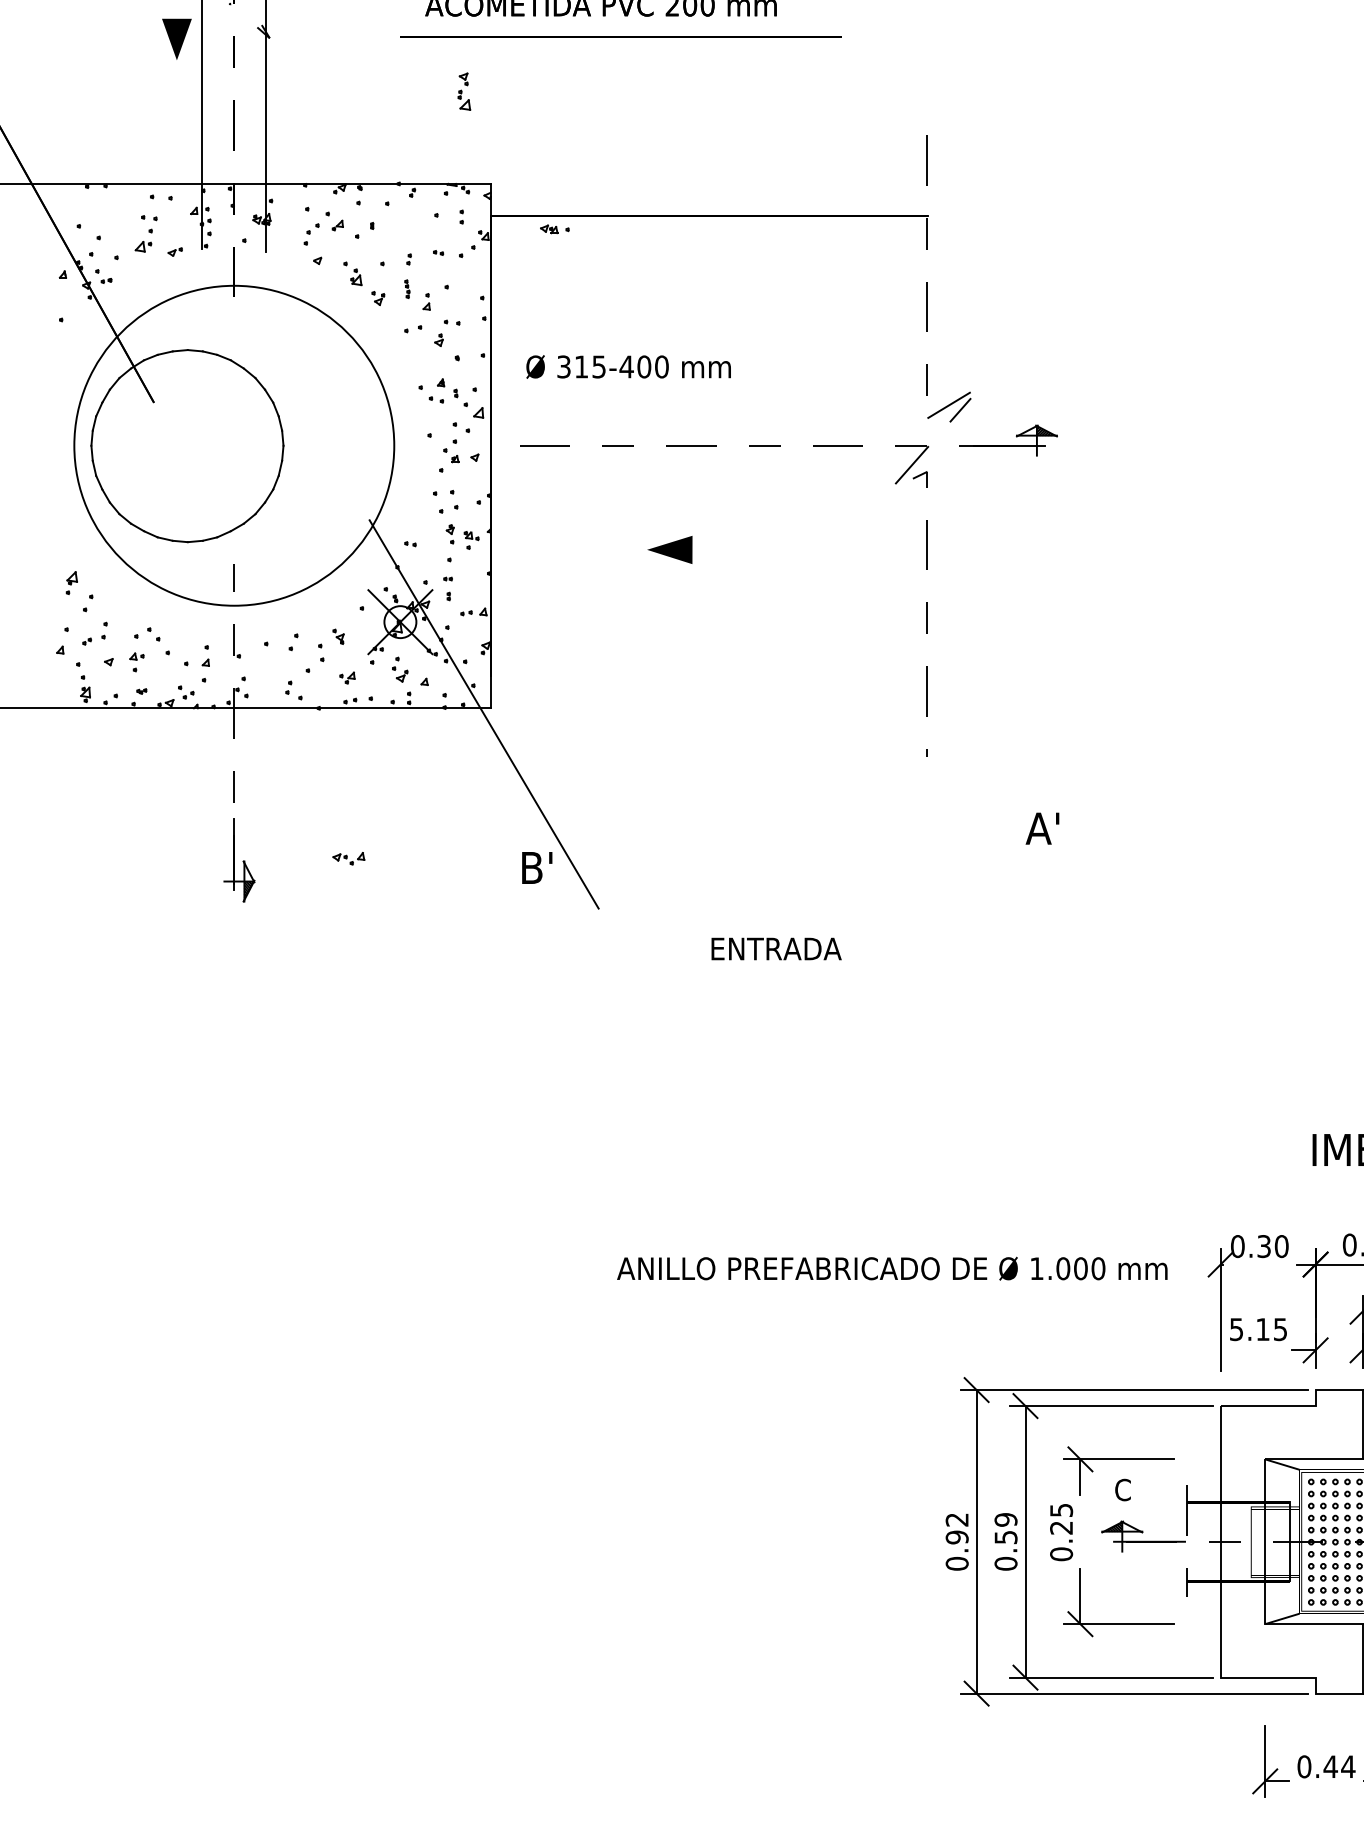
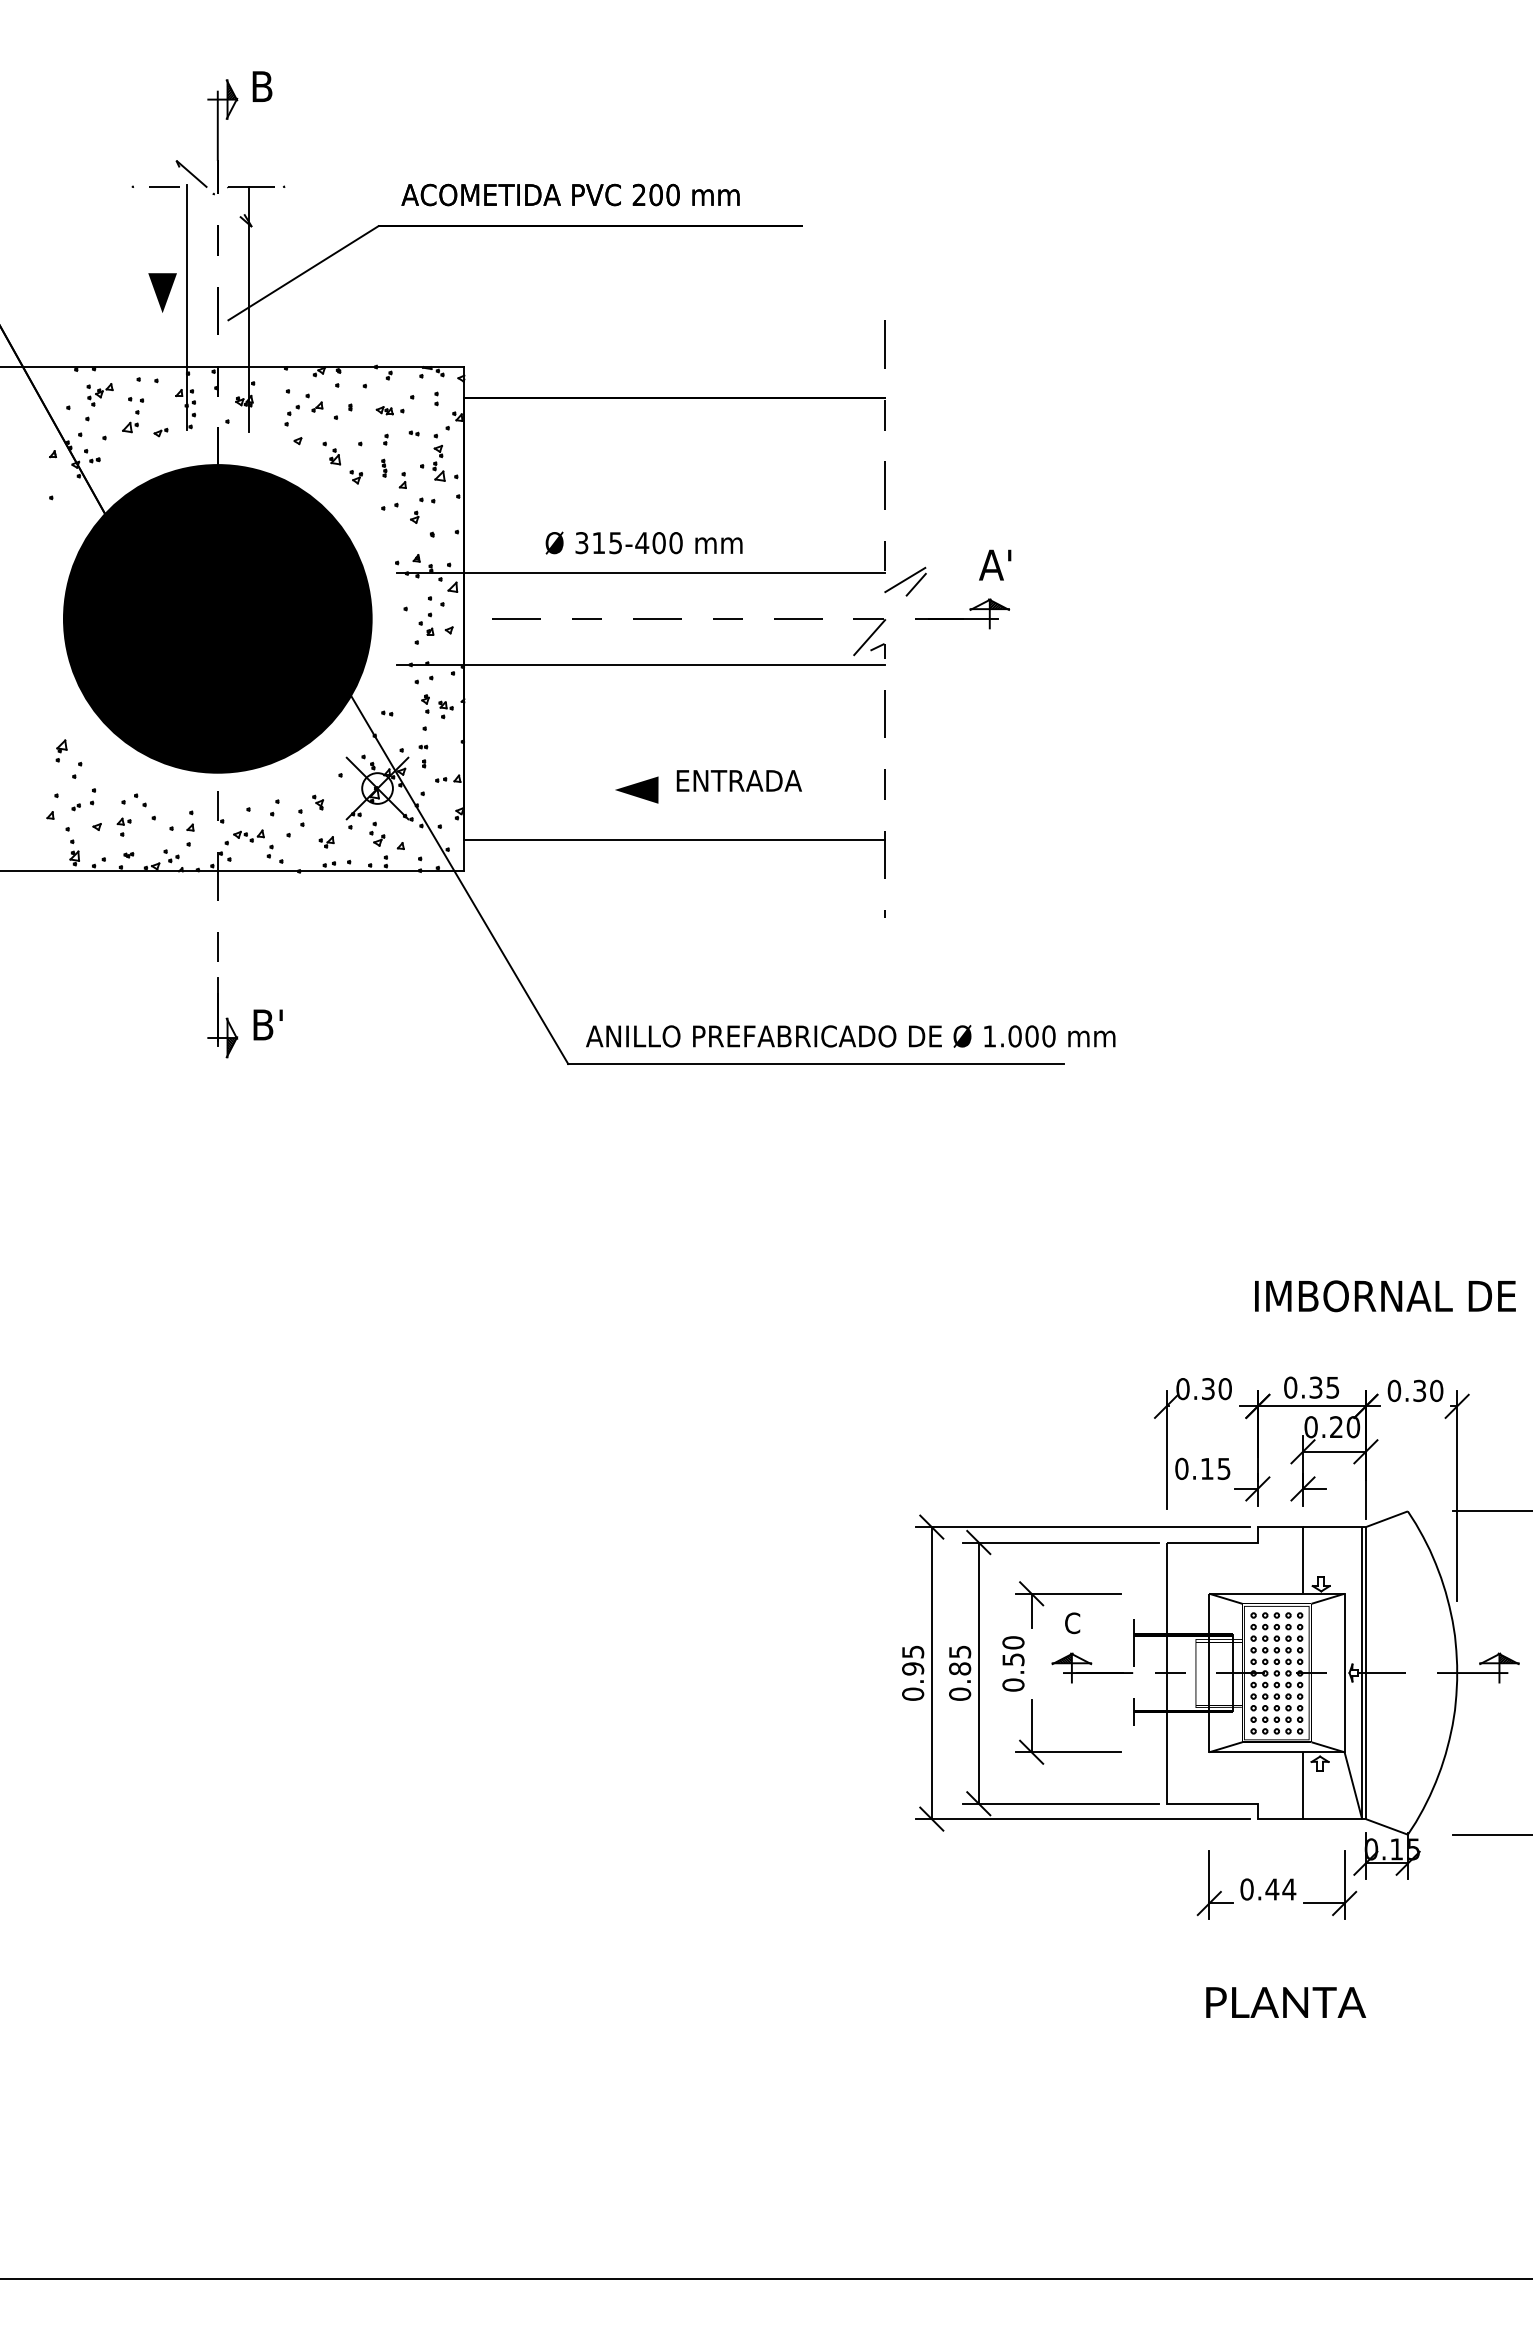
part: (176, 38) -> (162, 292), moved
line: (323, 86) -> (303, 273), added
part: (463, 91) -> (438, 463), moved
part: (111, 212) -> (99, 394), added
part: (554, 229) -> (389, 410), moved
text: (628, 366) -> (643, 542), moved
line: (673, 397) -> (640, 572), added
fill: (233, 445) -> (217, 618), added
line: (673, 494) -> (640, 665), added
part: (669, 549) -> (636, 789), moved
line: (709, 676) -> (674, 840), added
text: (1042, 827) -> (995, 564), moved
part: (348, 858) -> (248, 835), moved
text: (536, 867) -> (267, 1024), moved
line: (856, 909) -> (816, 1064), added
text: (775, 948) -> (738, 780), moved
text: (892, 1268) -> (850, 1036), moved
text: (1236, 1329) -> (1181, 1468), 5.15 -> 0.15
text: (957, 1519) -> (913, 1651), 0.92 -> 0.95
text: (1061, 1519) -> (1013, 1651), 0.25 -> 0.50
text: (1006, 1528) -> (960, 1660), 0.59 -> 0.85

